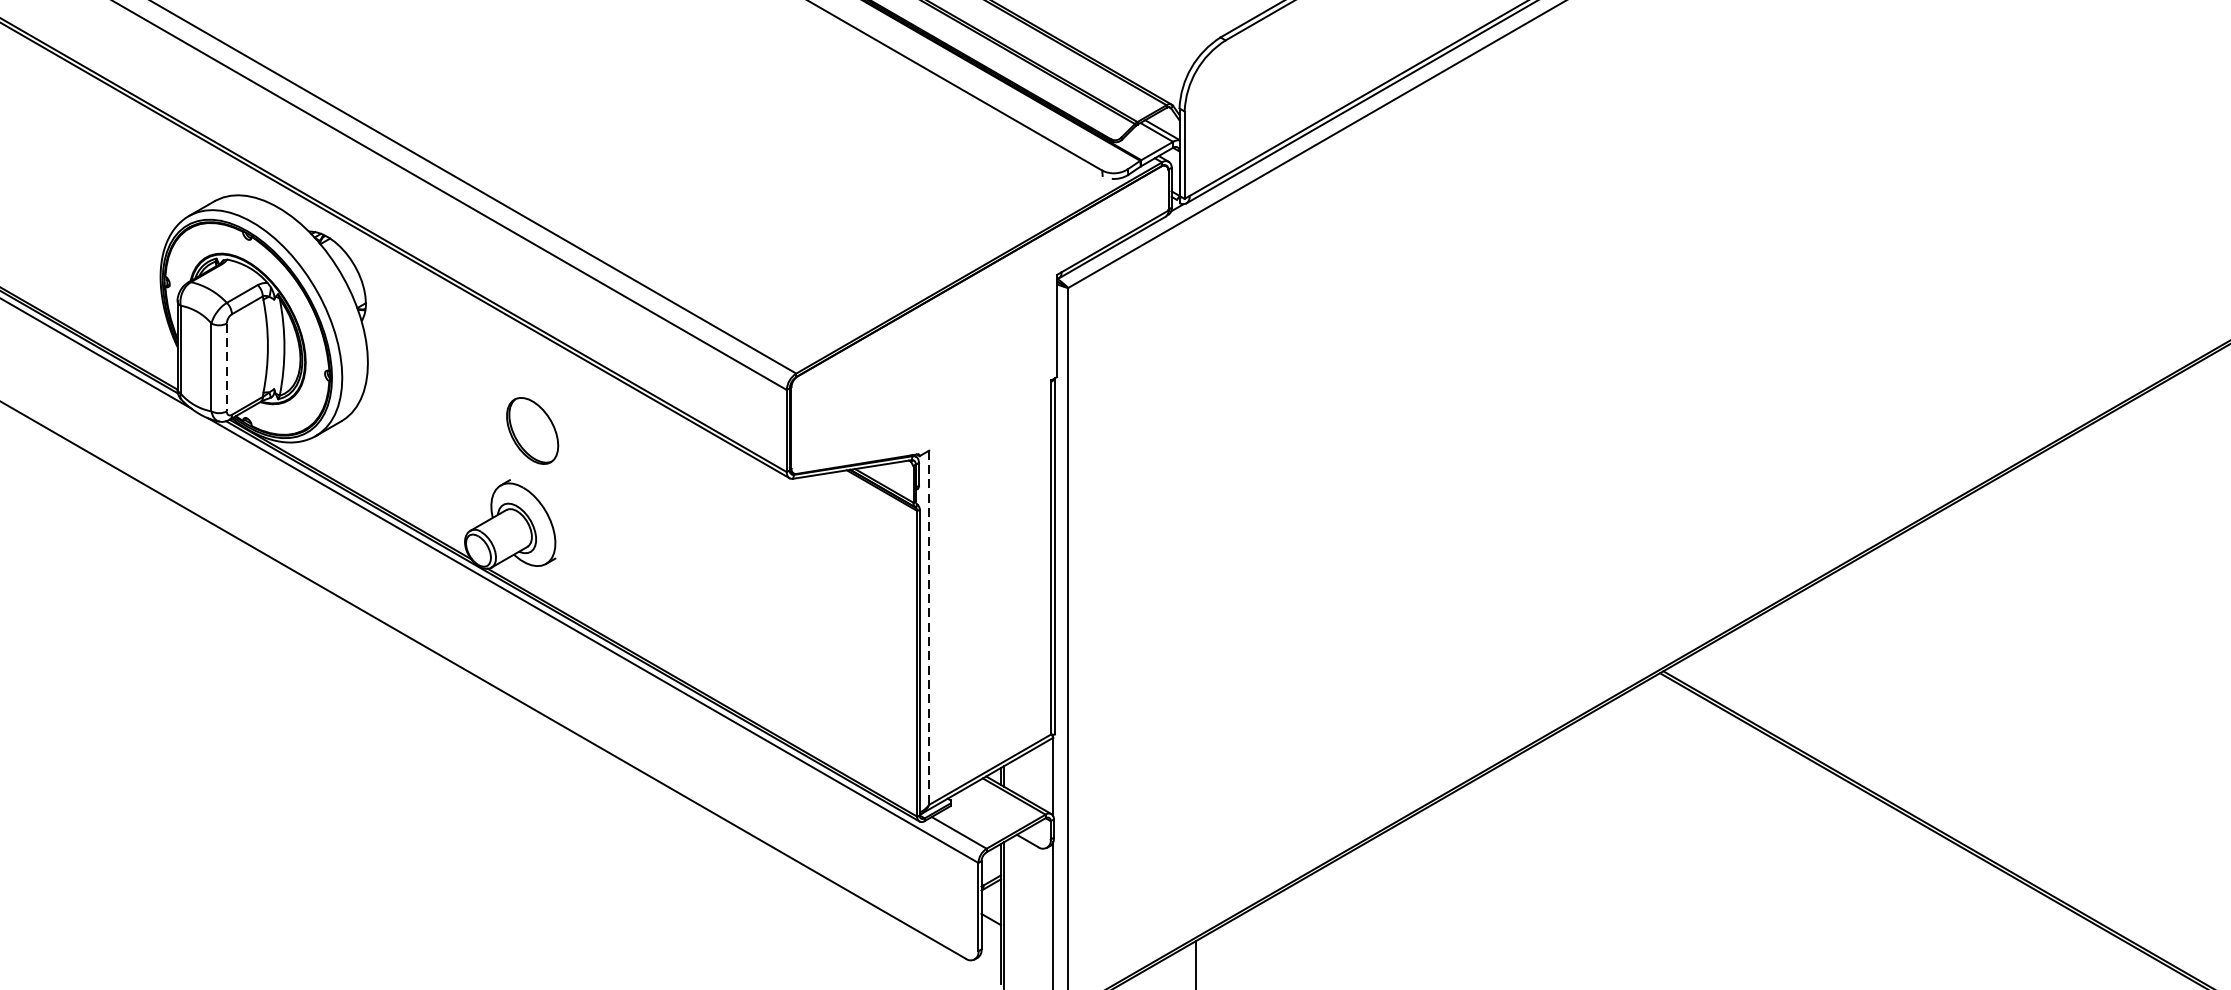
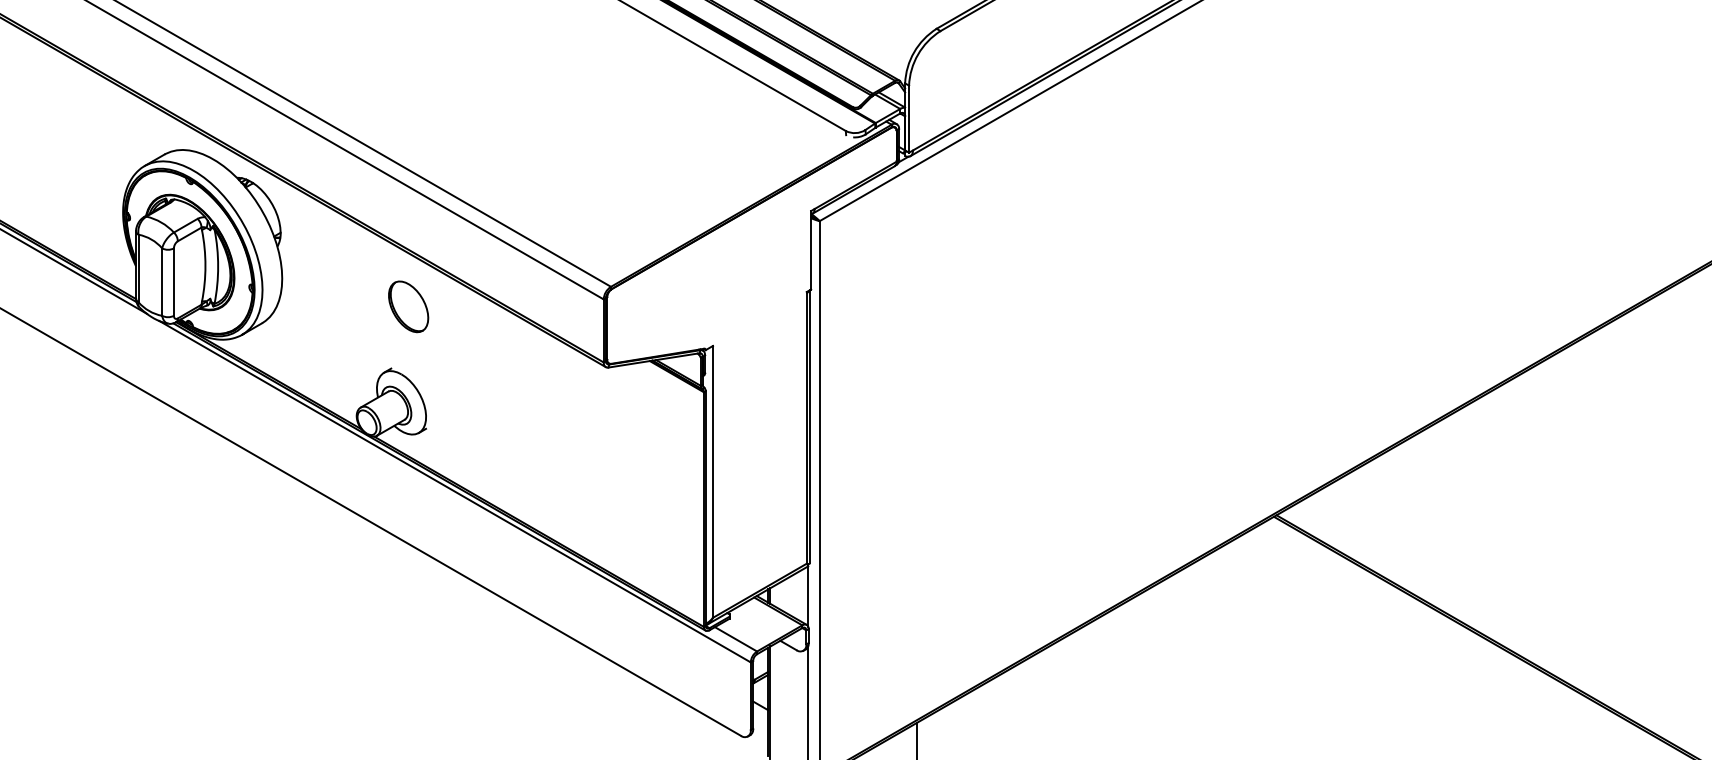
line: (226, 367) -> (173, 282), dashed -> solid
part: (532, 430) -> (408, 306), moved
line: (929, 627) -> (713, 481), dashed -> solid

